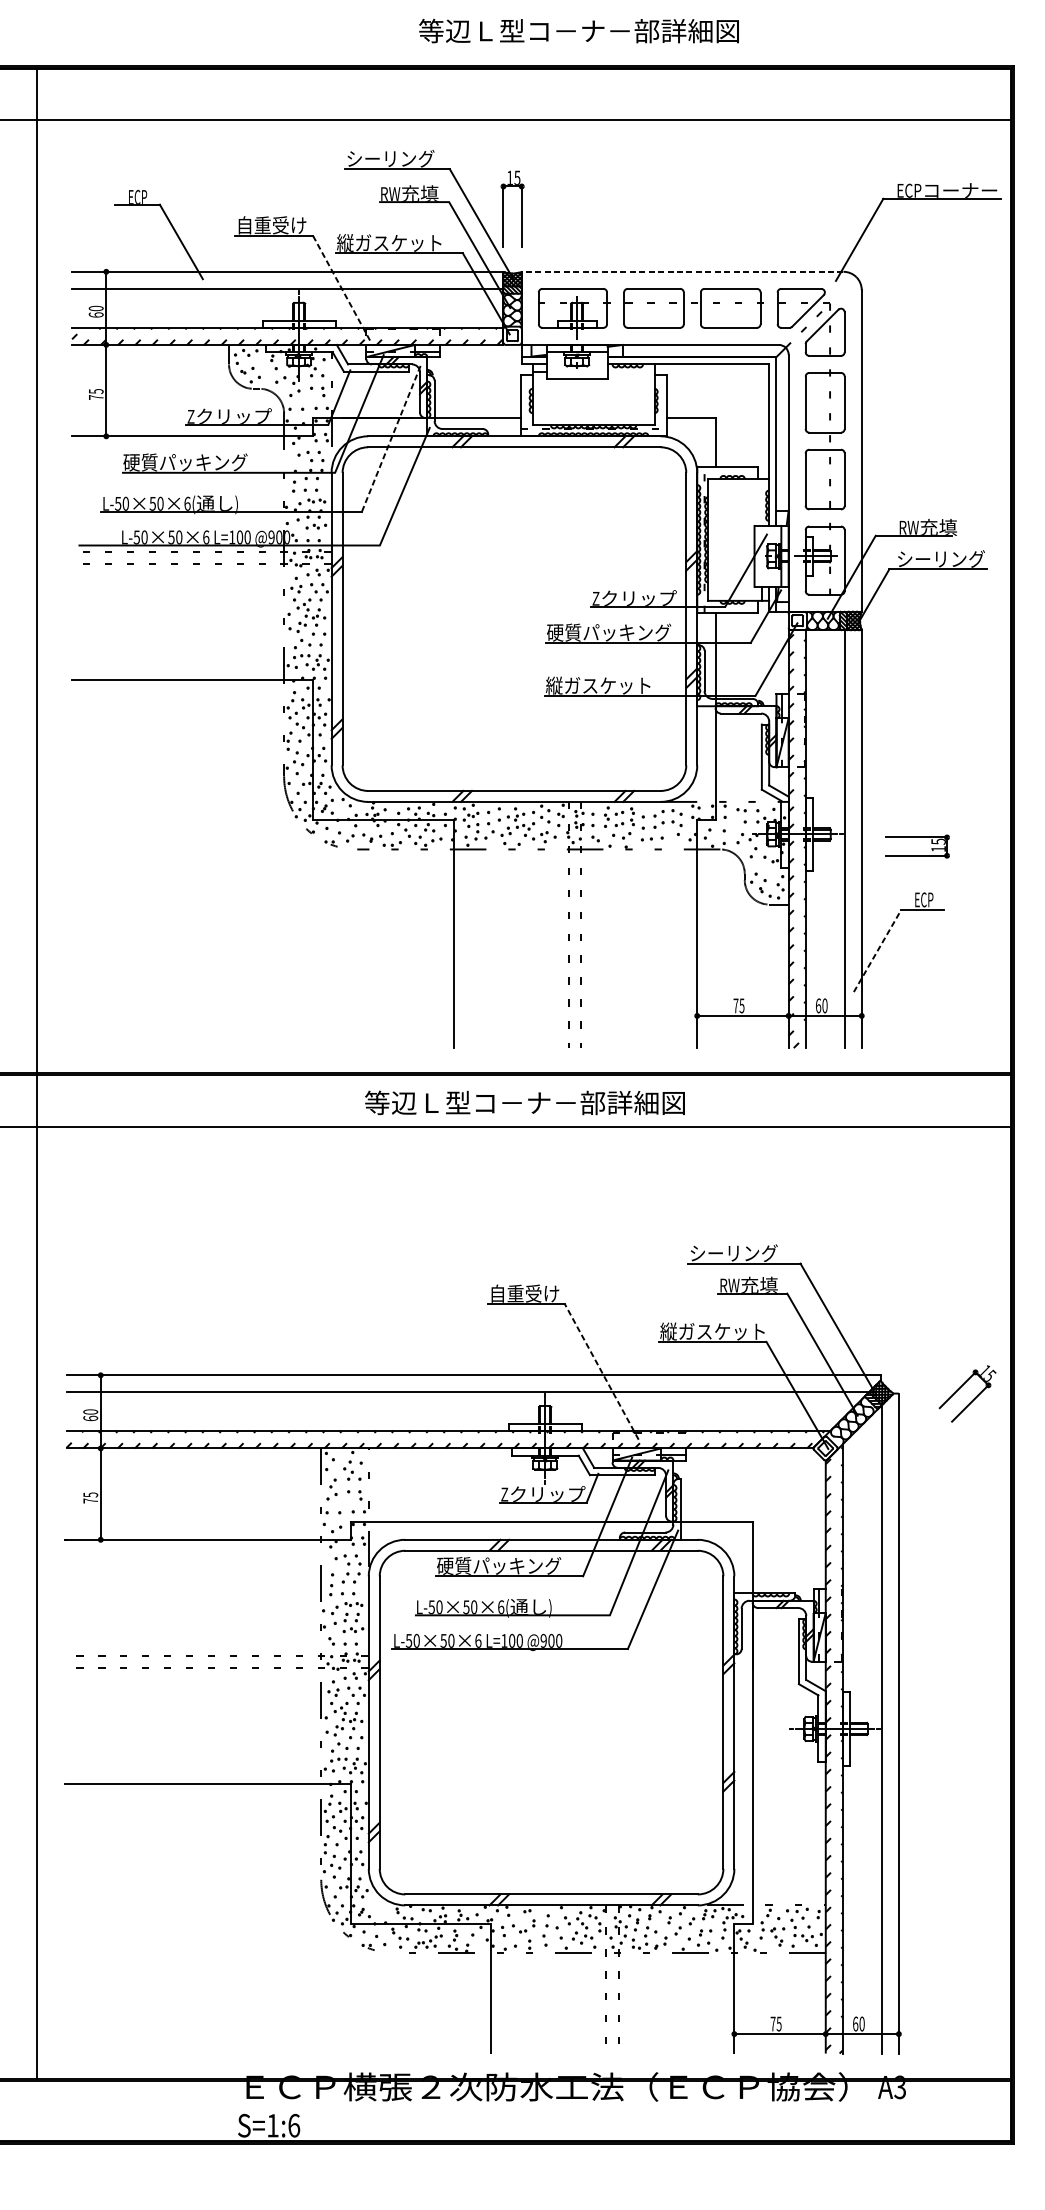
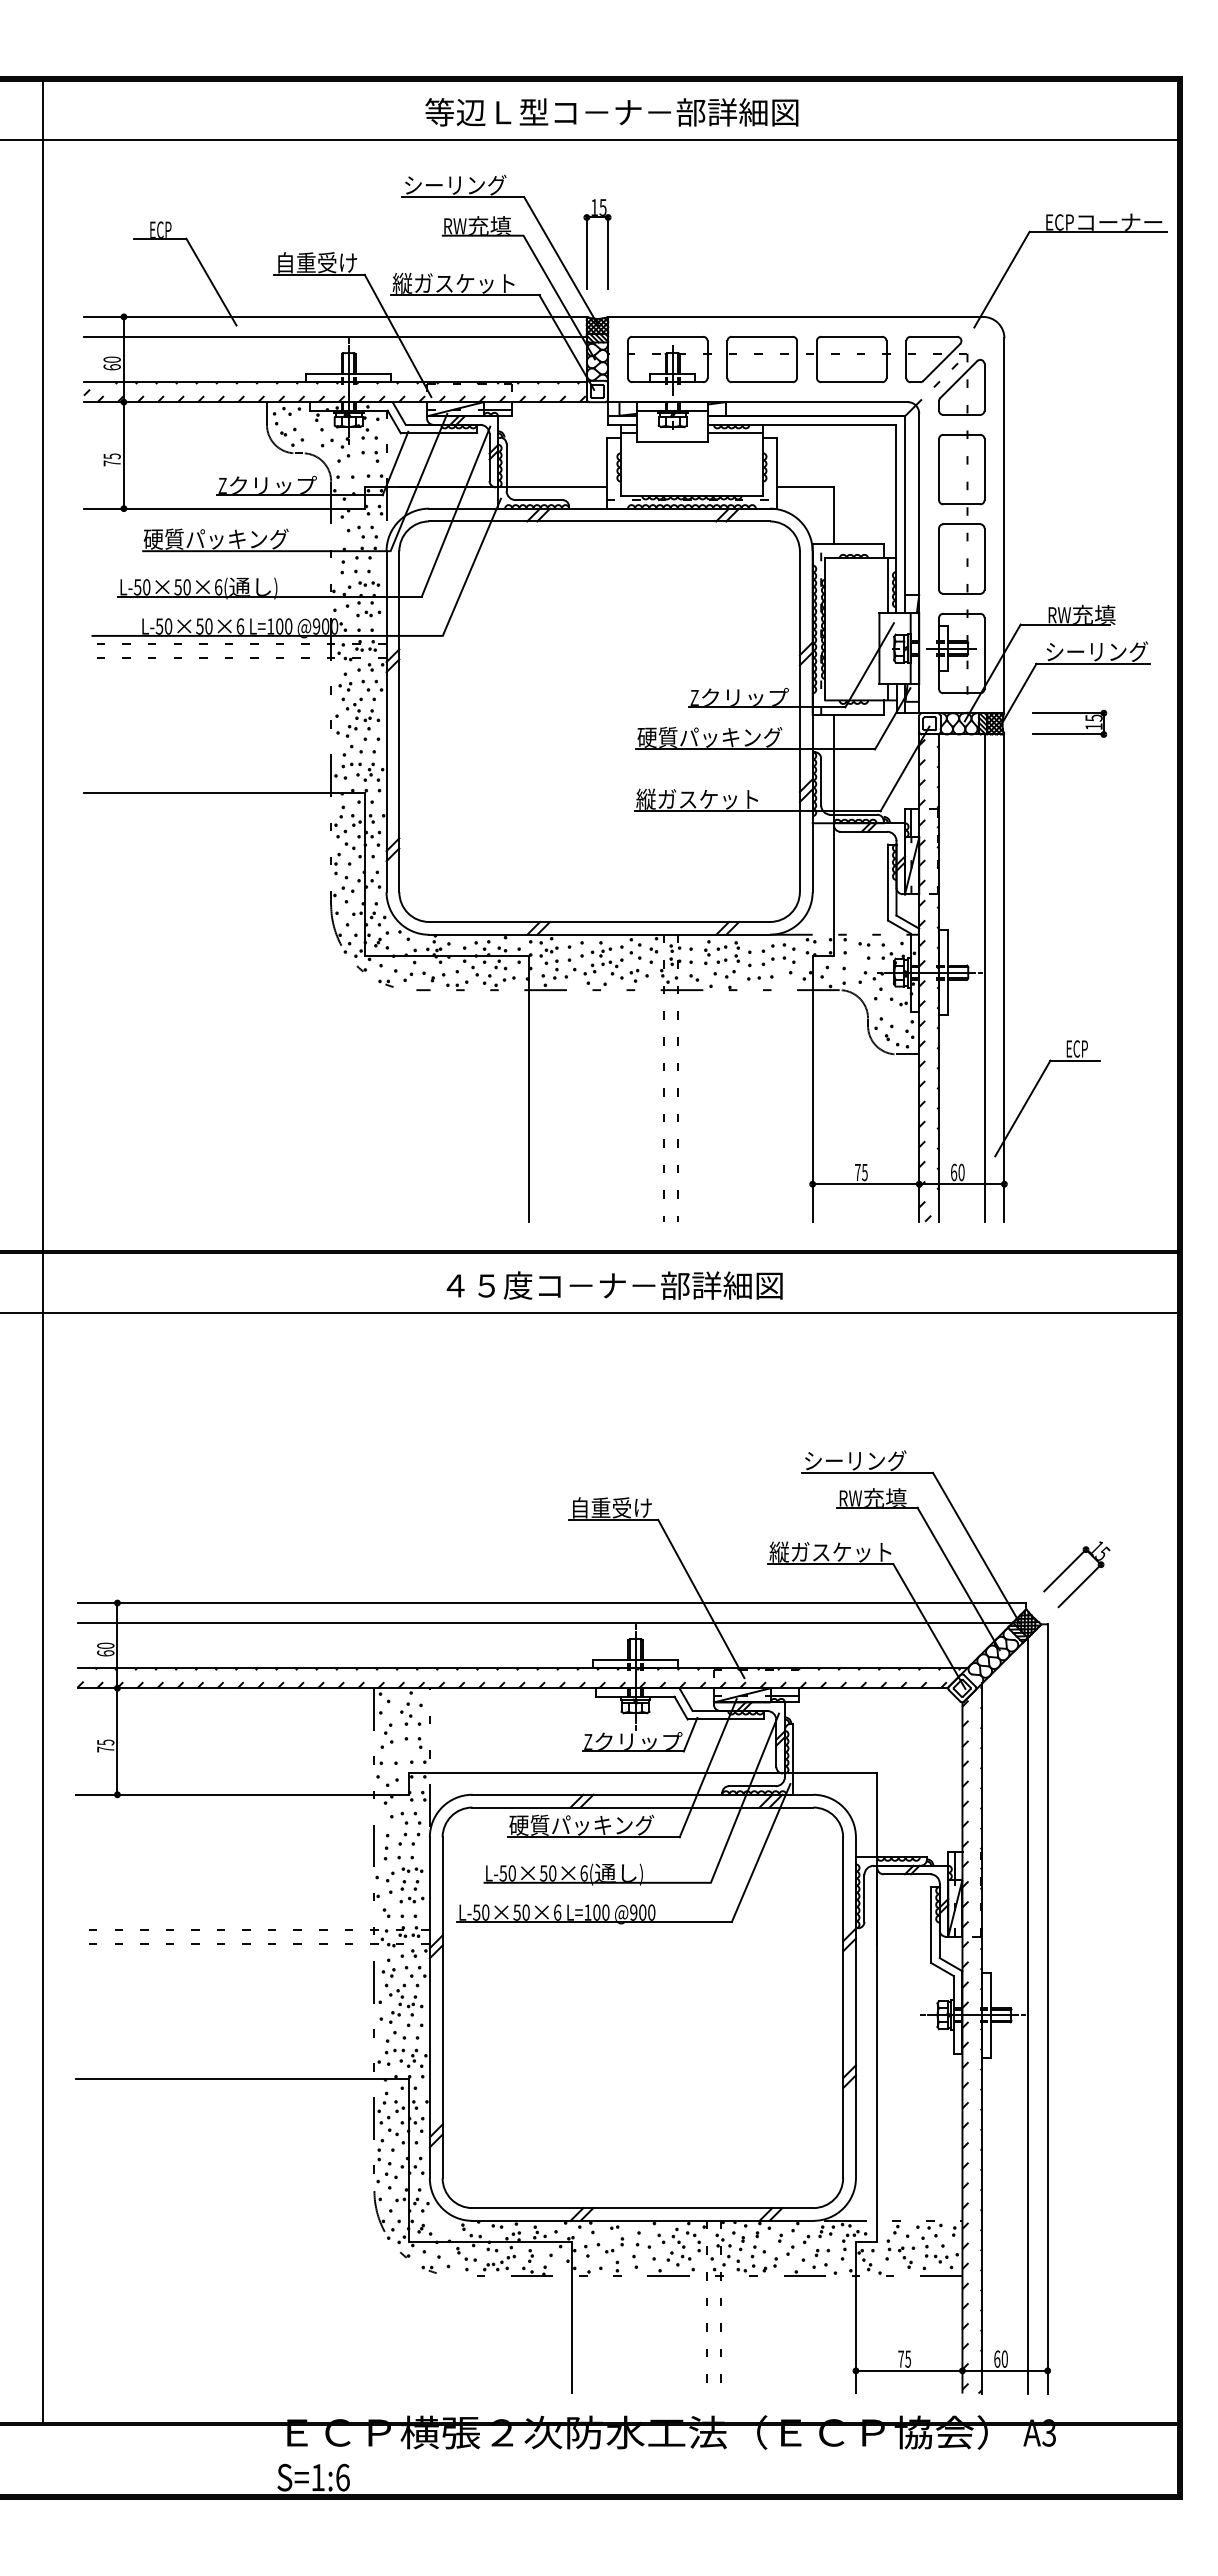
text: (578, 31) -> (611, 112), moved
line: (682, 271) -> (795, 316), dashed -> solid
line: (341, 287) -> (398, 335), dashed -> solid
line: (631, 371) -> (735, 433), added
line: (391, 438) -> (456, 511), dashed -> solid
line: (761, 502) -> (887, 585), added
part: (917, 837) -> (1069, 713), moved
line: (878, 950) -> (1023, 1108), dashed -> solid
text: (524, 1102) -> (611, 1285), 等辺Ｌ型コ－ナ－部詳細図 -> ４５度コ－ナ－部詳細図
line: (601, 1371) -> (701, 1598), dashed -> solid
part: (973, 1398) -> (1083, 1580), moved

